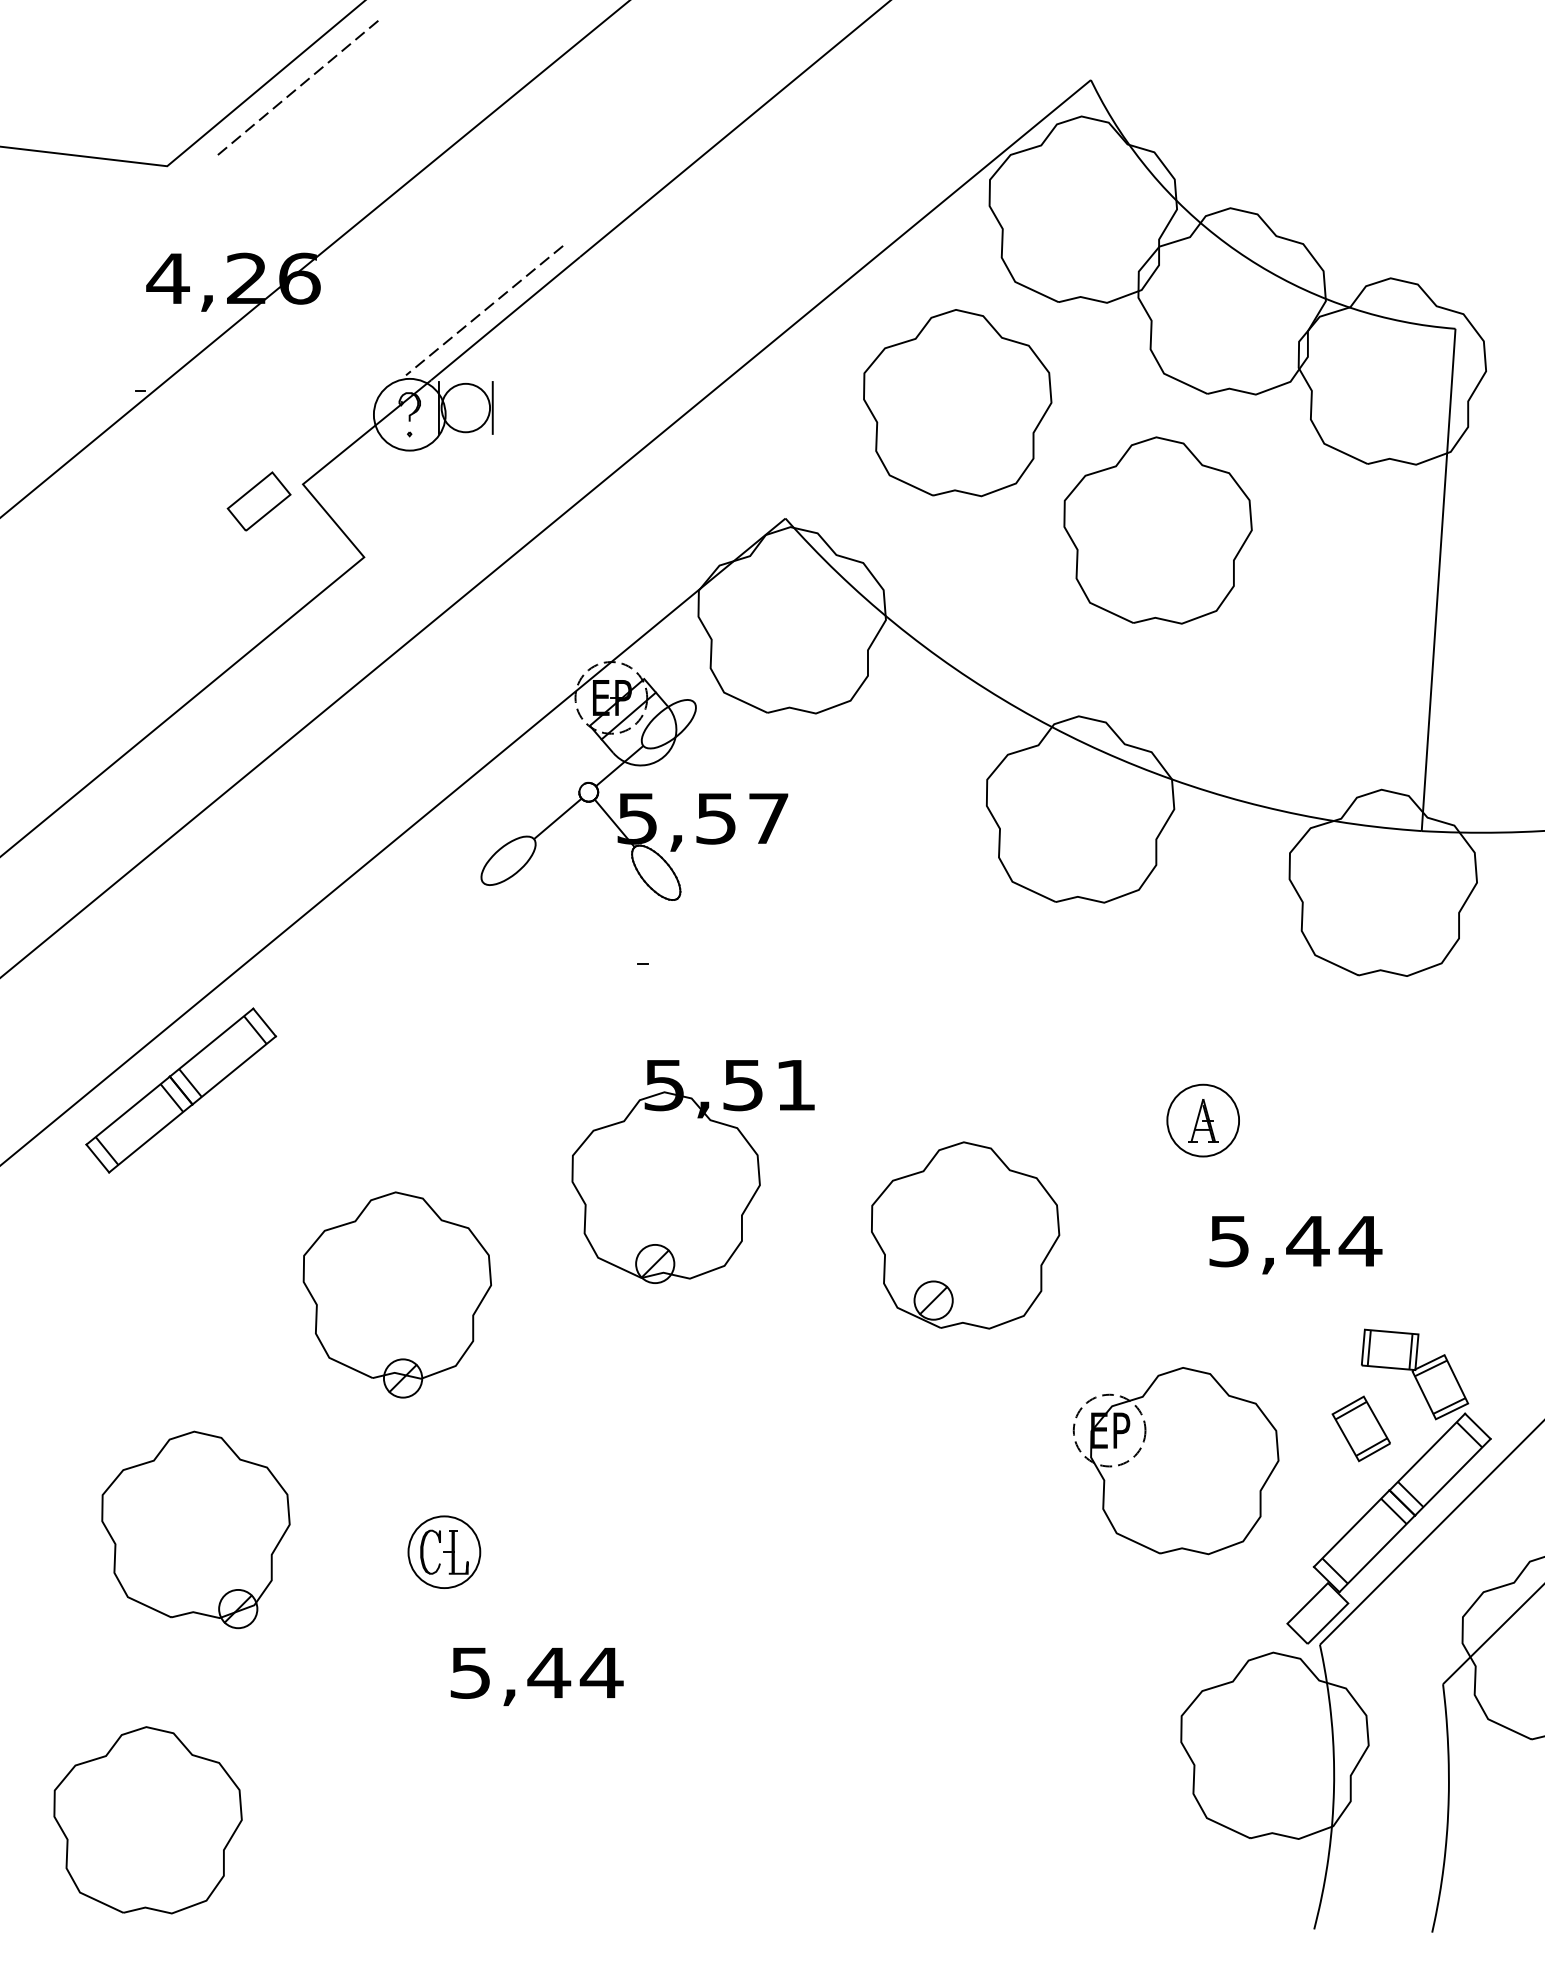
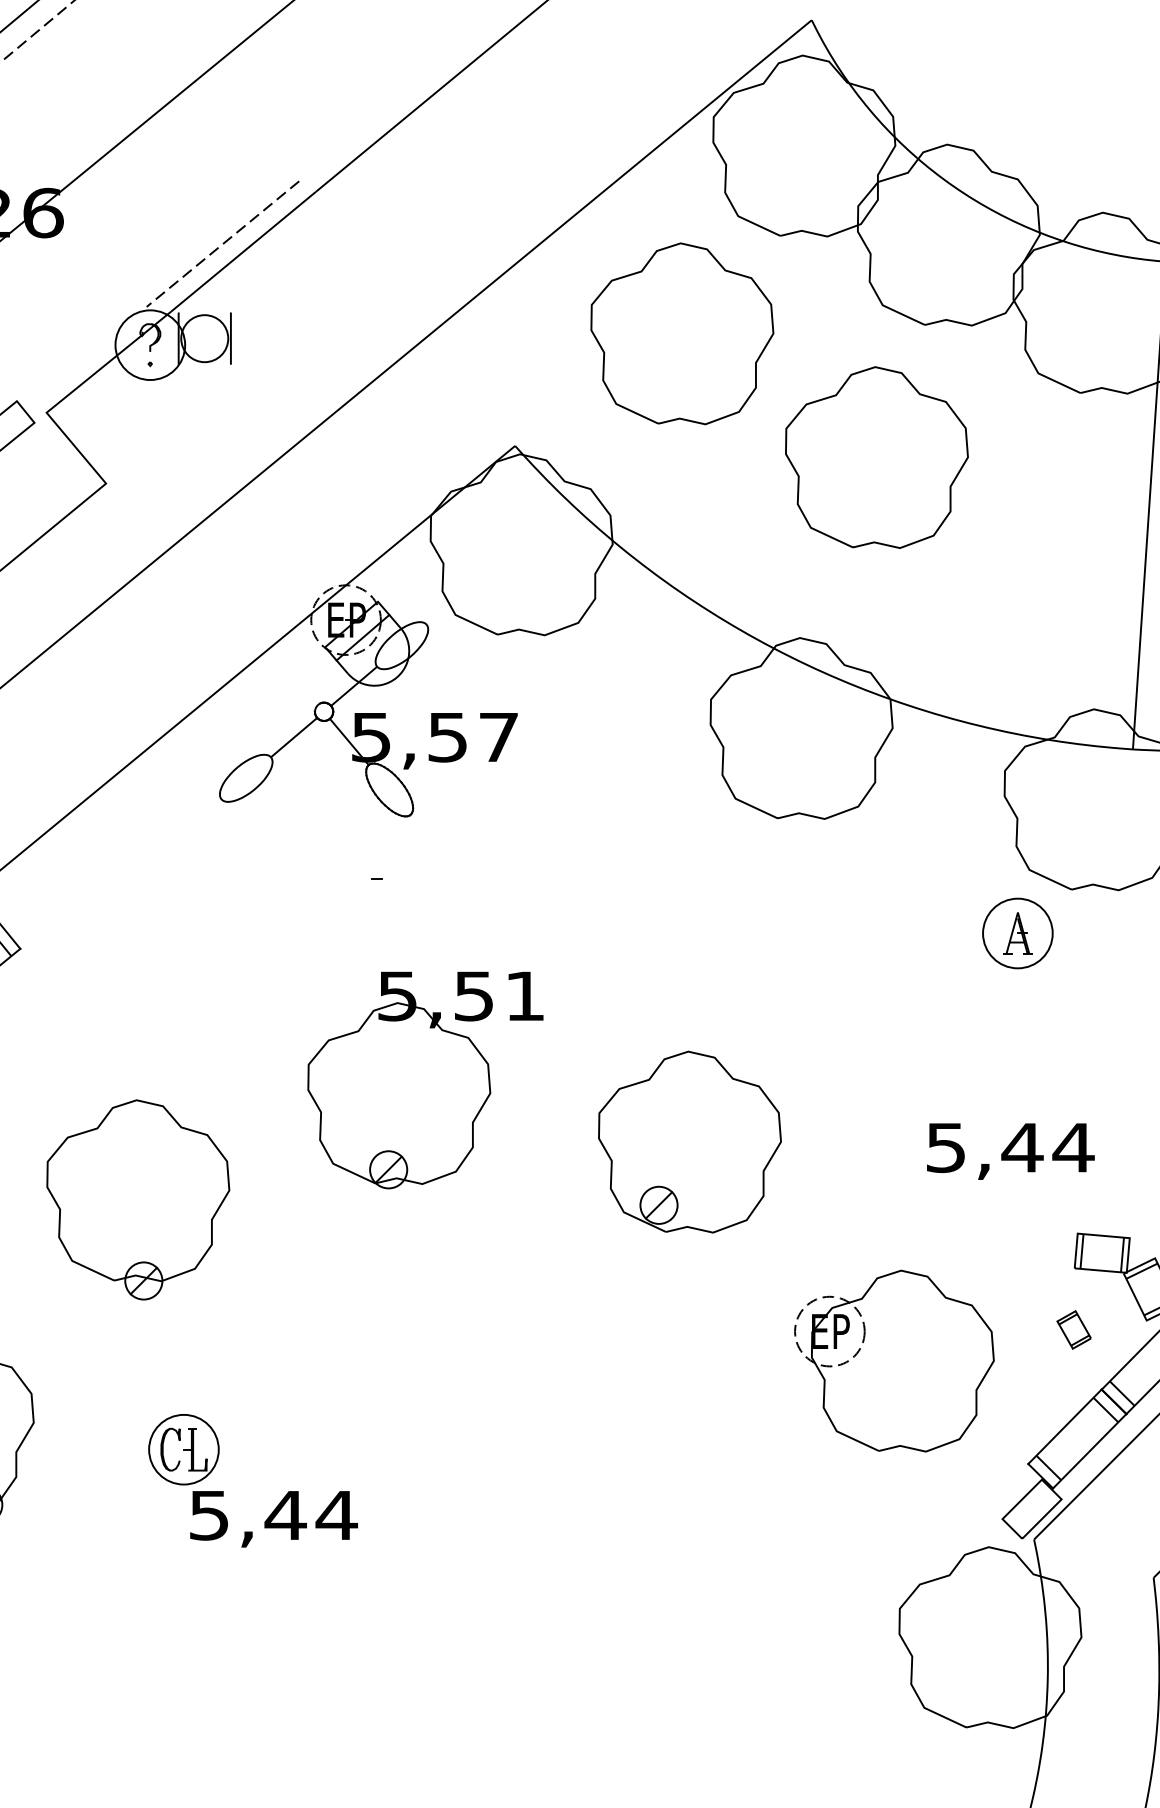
part: (1202, 1120) -> (1017, 933), moved
part: (1360, 1428) -> (1073, 1329), size x0.6
text: (536, 1676) -> (273, 1518), moved

